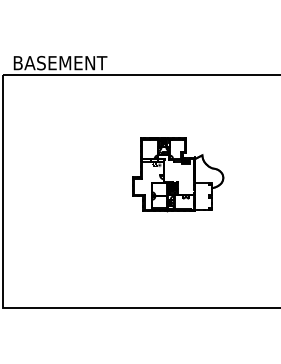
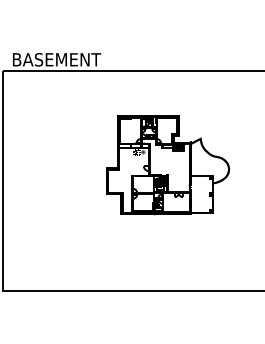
part: (177, 174) -> (167, 164), size x1.43

